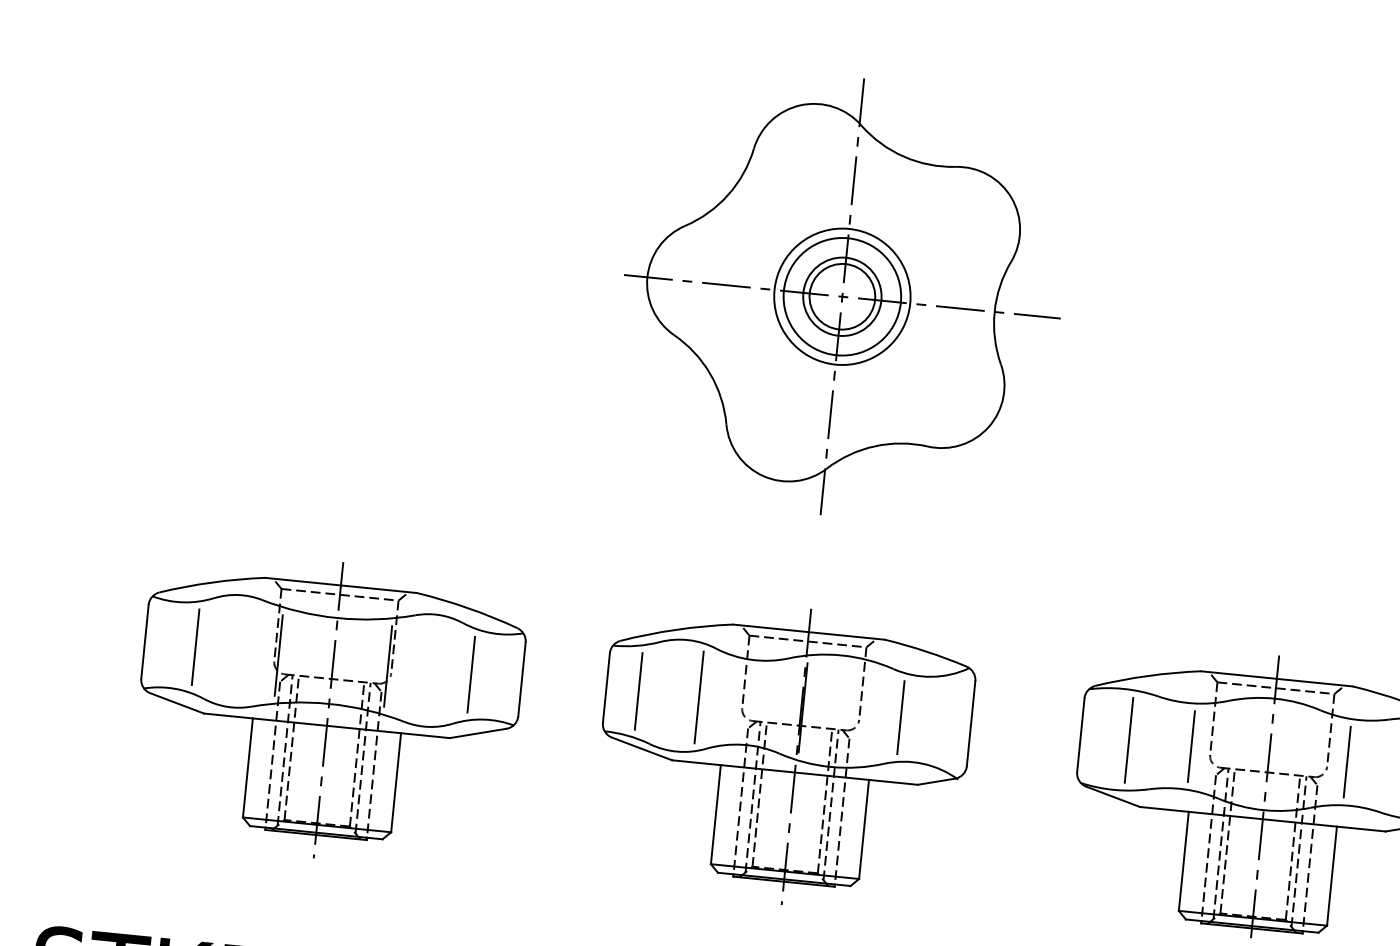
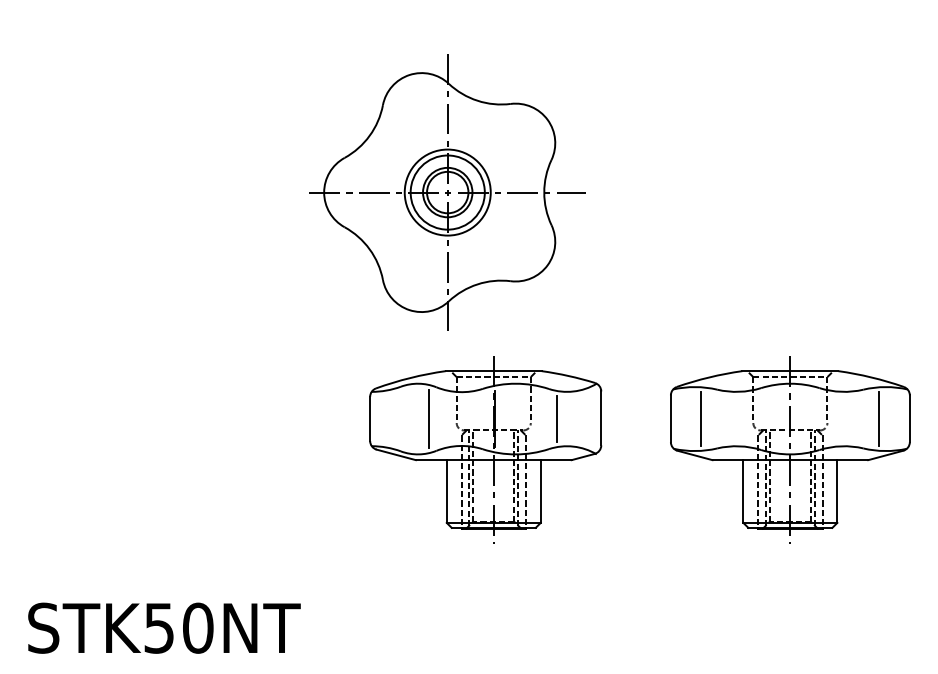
part: (842, 296) -> (447, 192), moved
line: (638, 690) -> (390, 418), removed
part: (327, 708) -> (196, 449), removed
line: (1190, 745) -> (740, 418), removed
line: (1346, 761) -> (839, 418), removed

